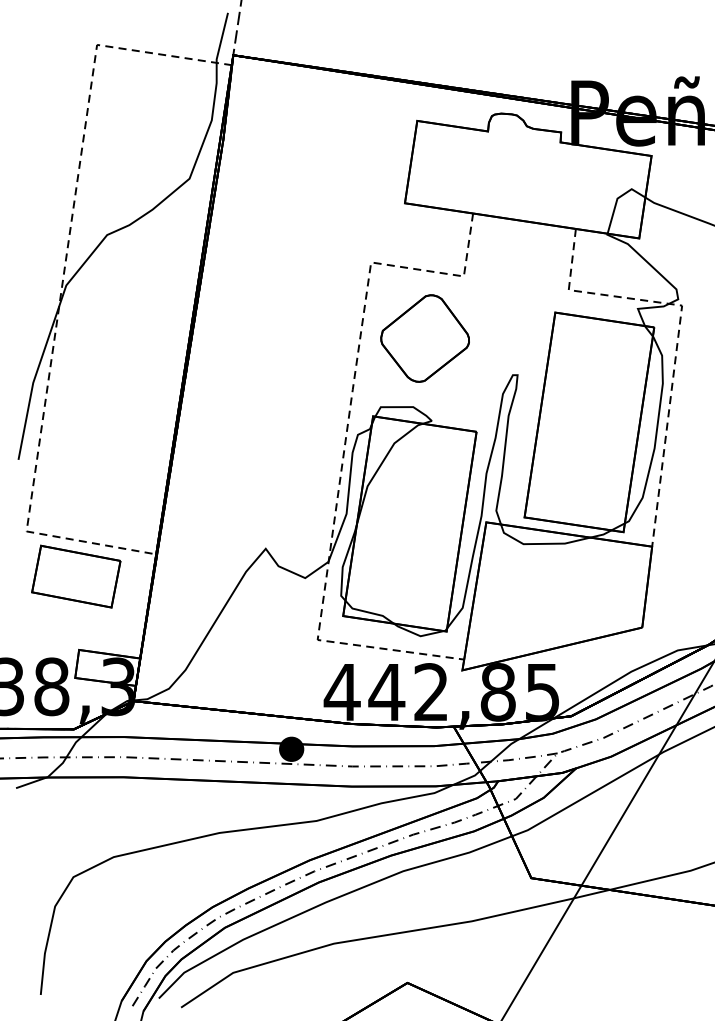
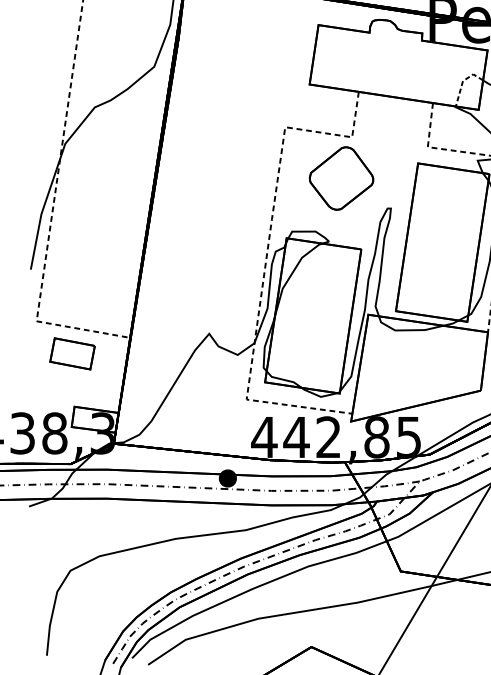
line: (617, 198) -> (463, 81), solid -> dashed
part: (424, 338) -> (341, 178), moved
part: (76, 576) -> (72, 353), size x0.7

